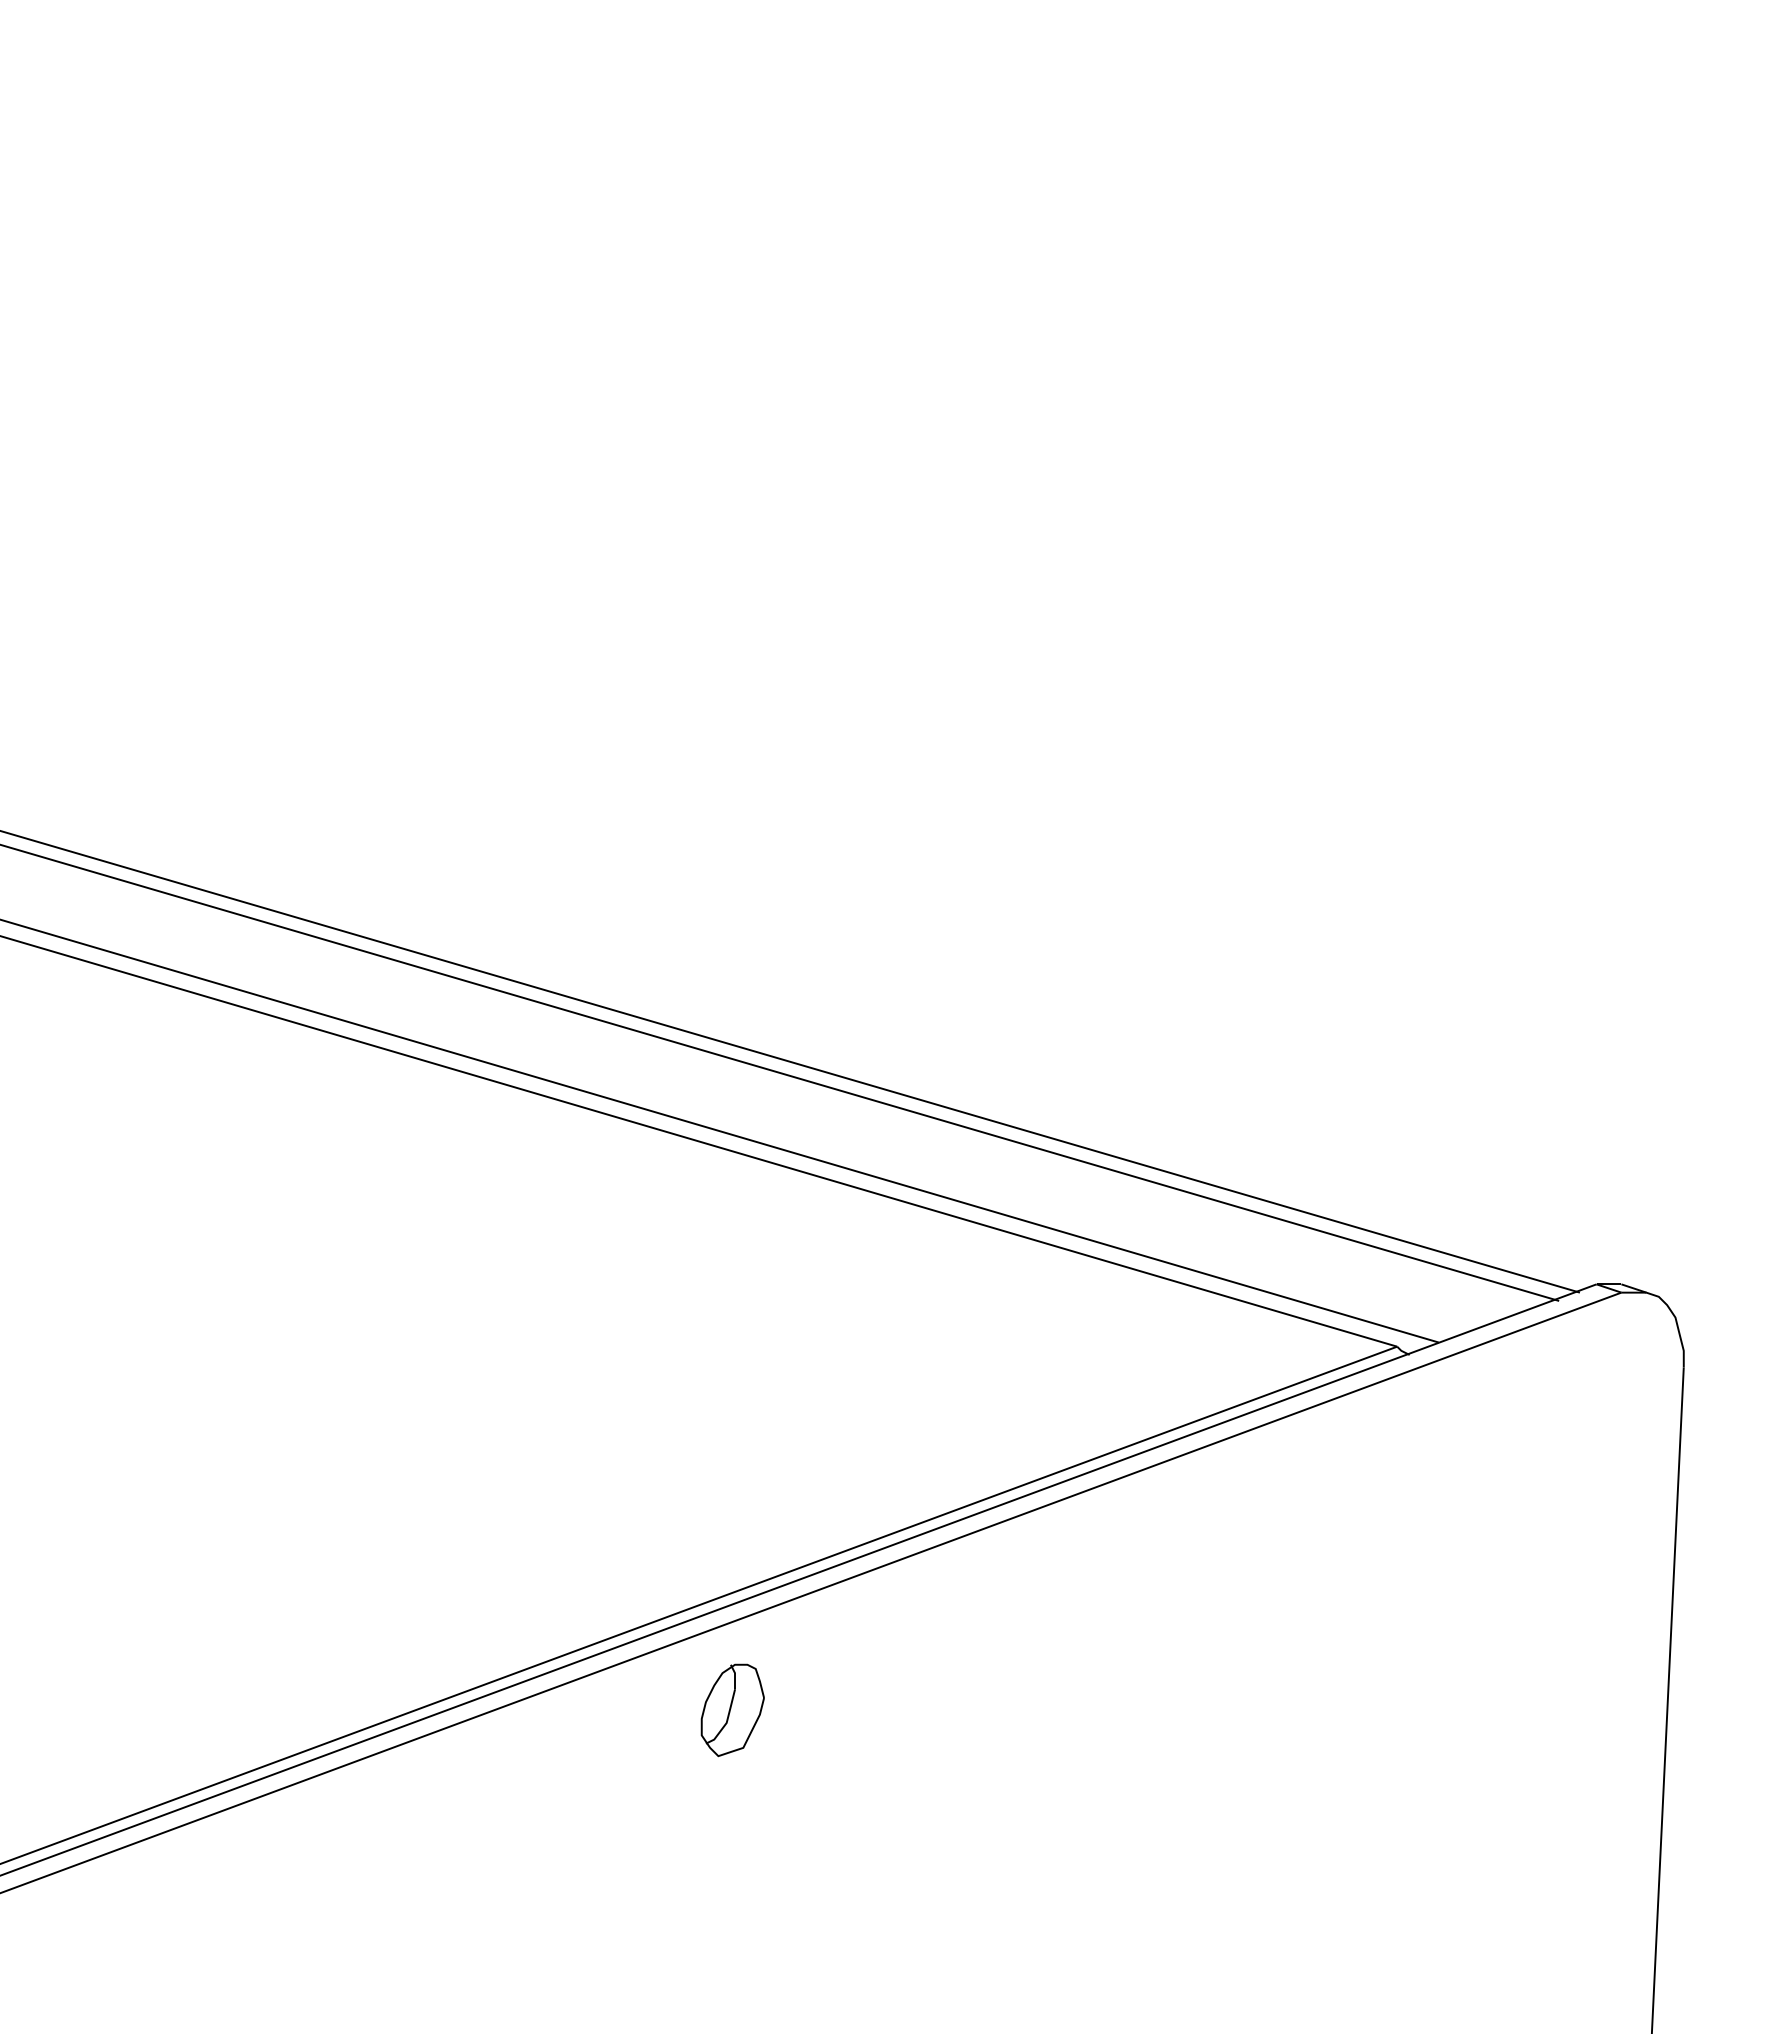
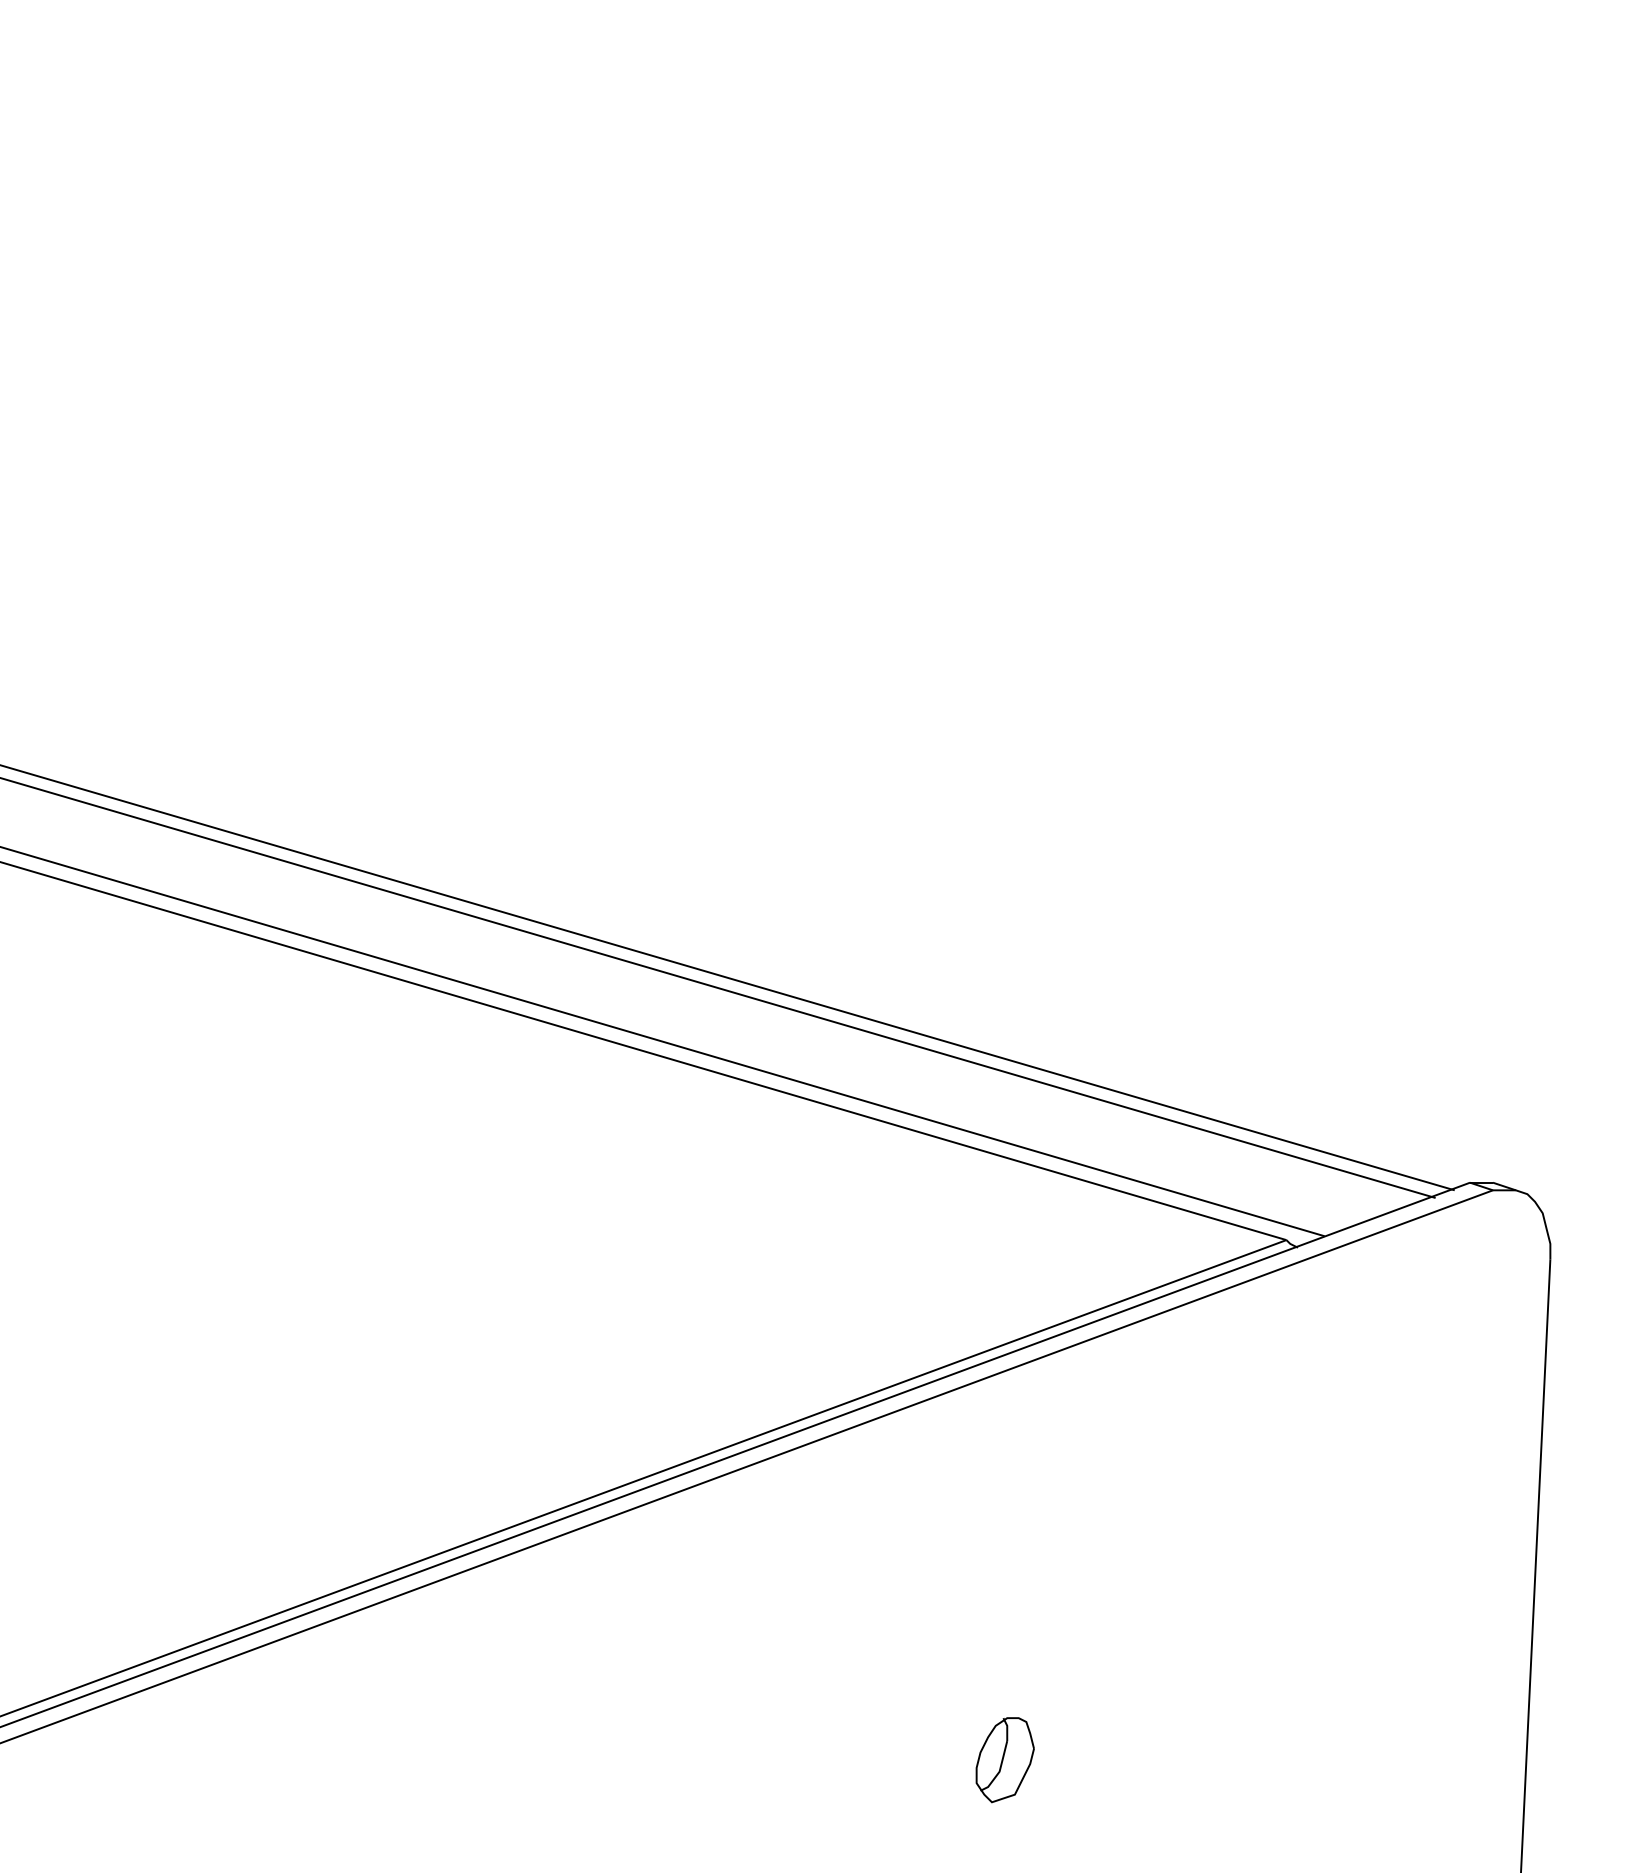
part: (732, 1710) -> (1004, 1760), moved

